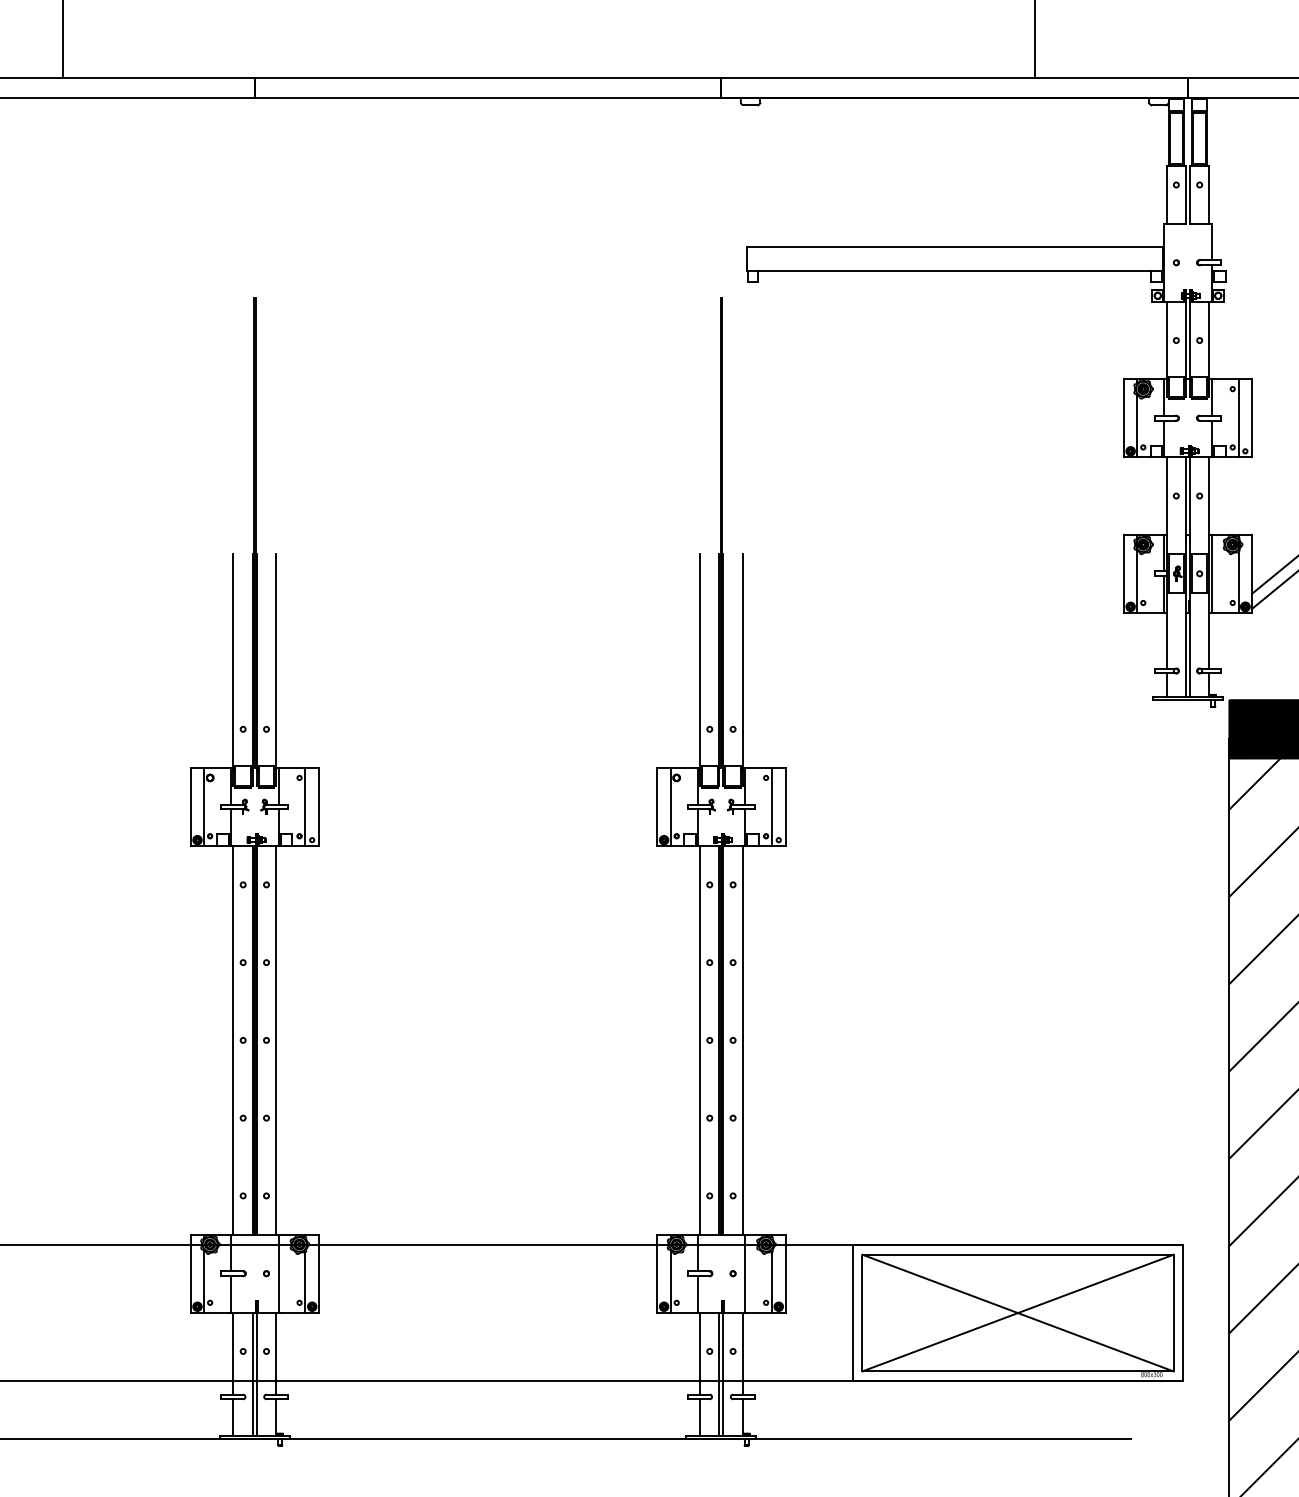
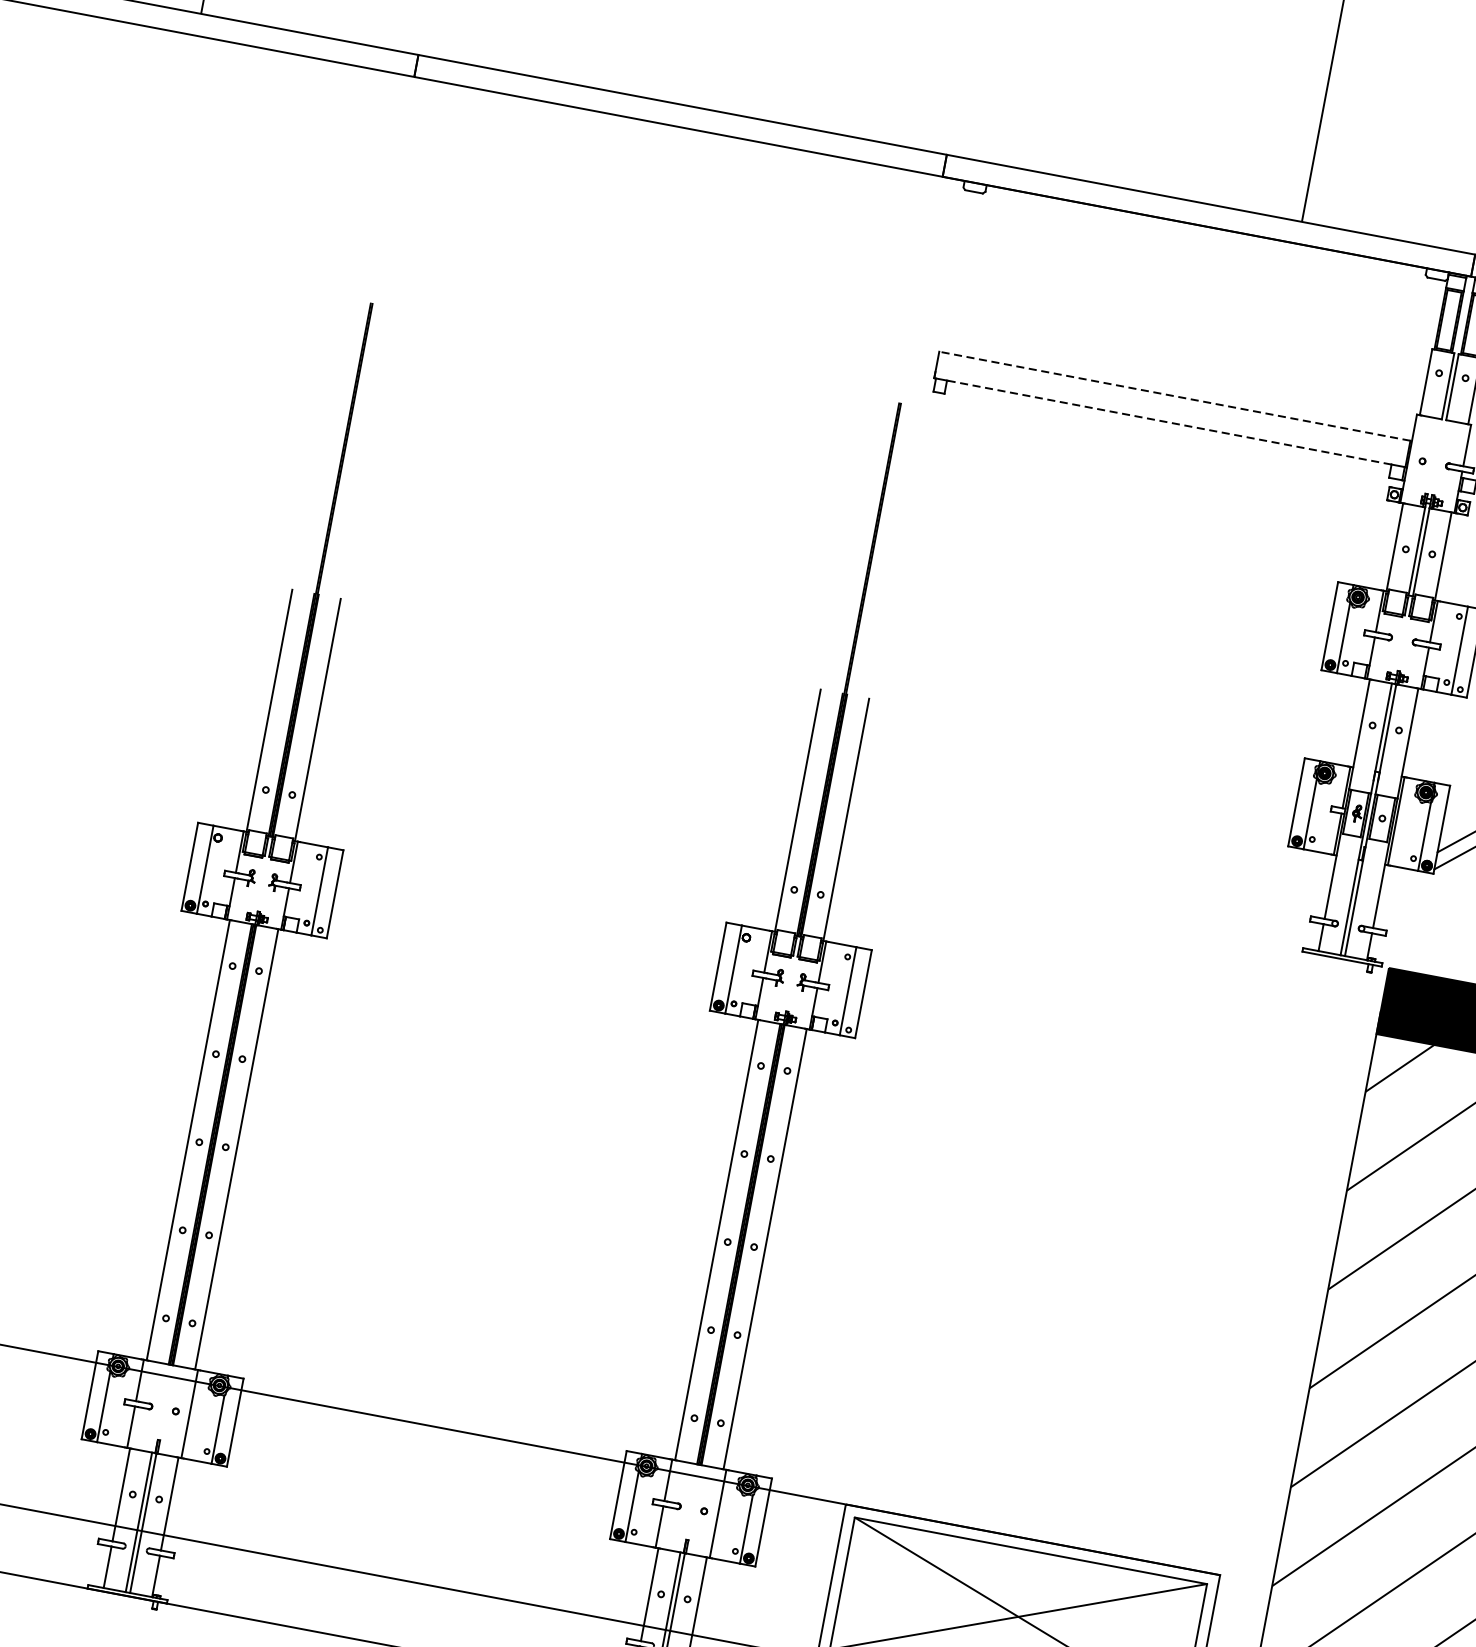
line: (954, 247) -> (1174, 396), solid -> dashed
line: (954, 270) -> (1169, 422), solid -> dashed

